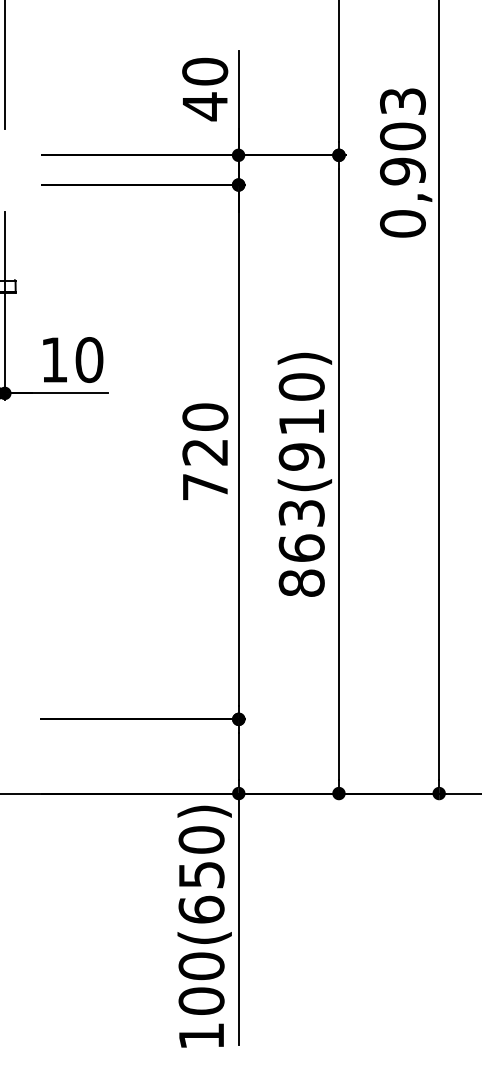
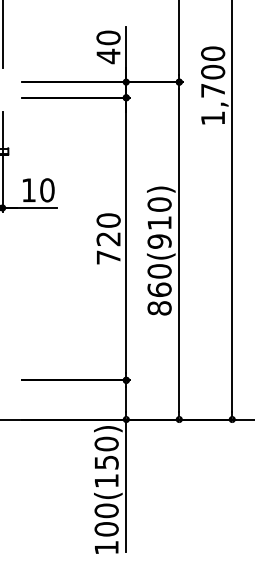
text: (403, 161) -> (213, 85), 0,903 -> 1,700
text: (301, 513) -> (159, 271), 863(910) -> 860(910)
text: (201, 908) -> (106, 480), 100(650) -> 100(150)

